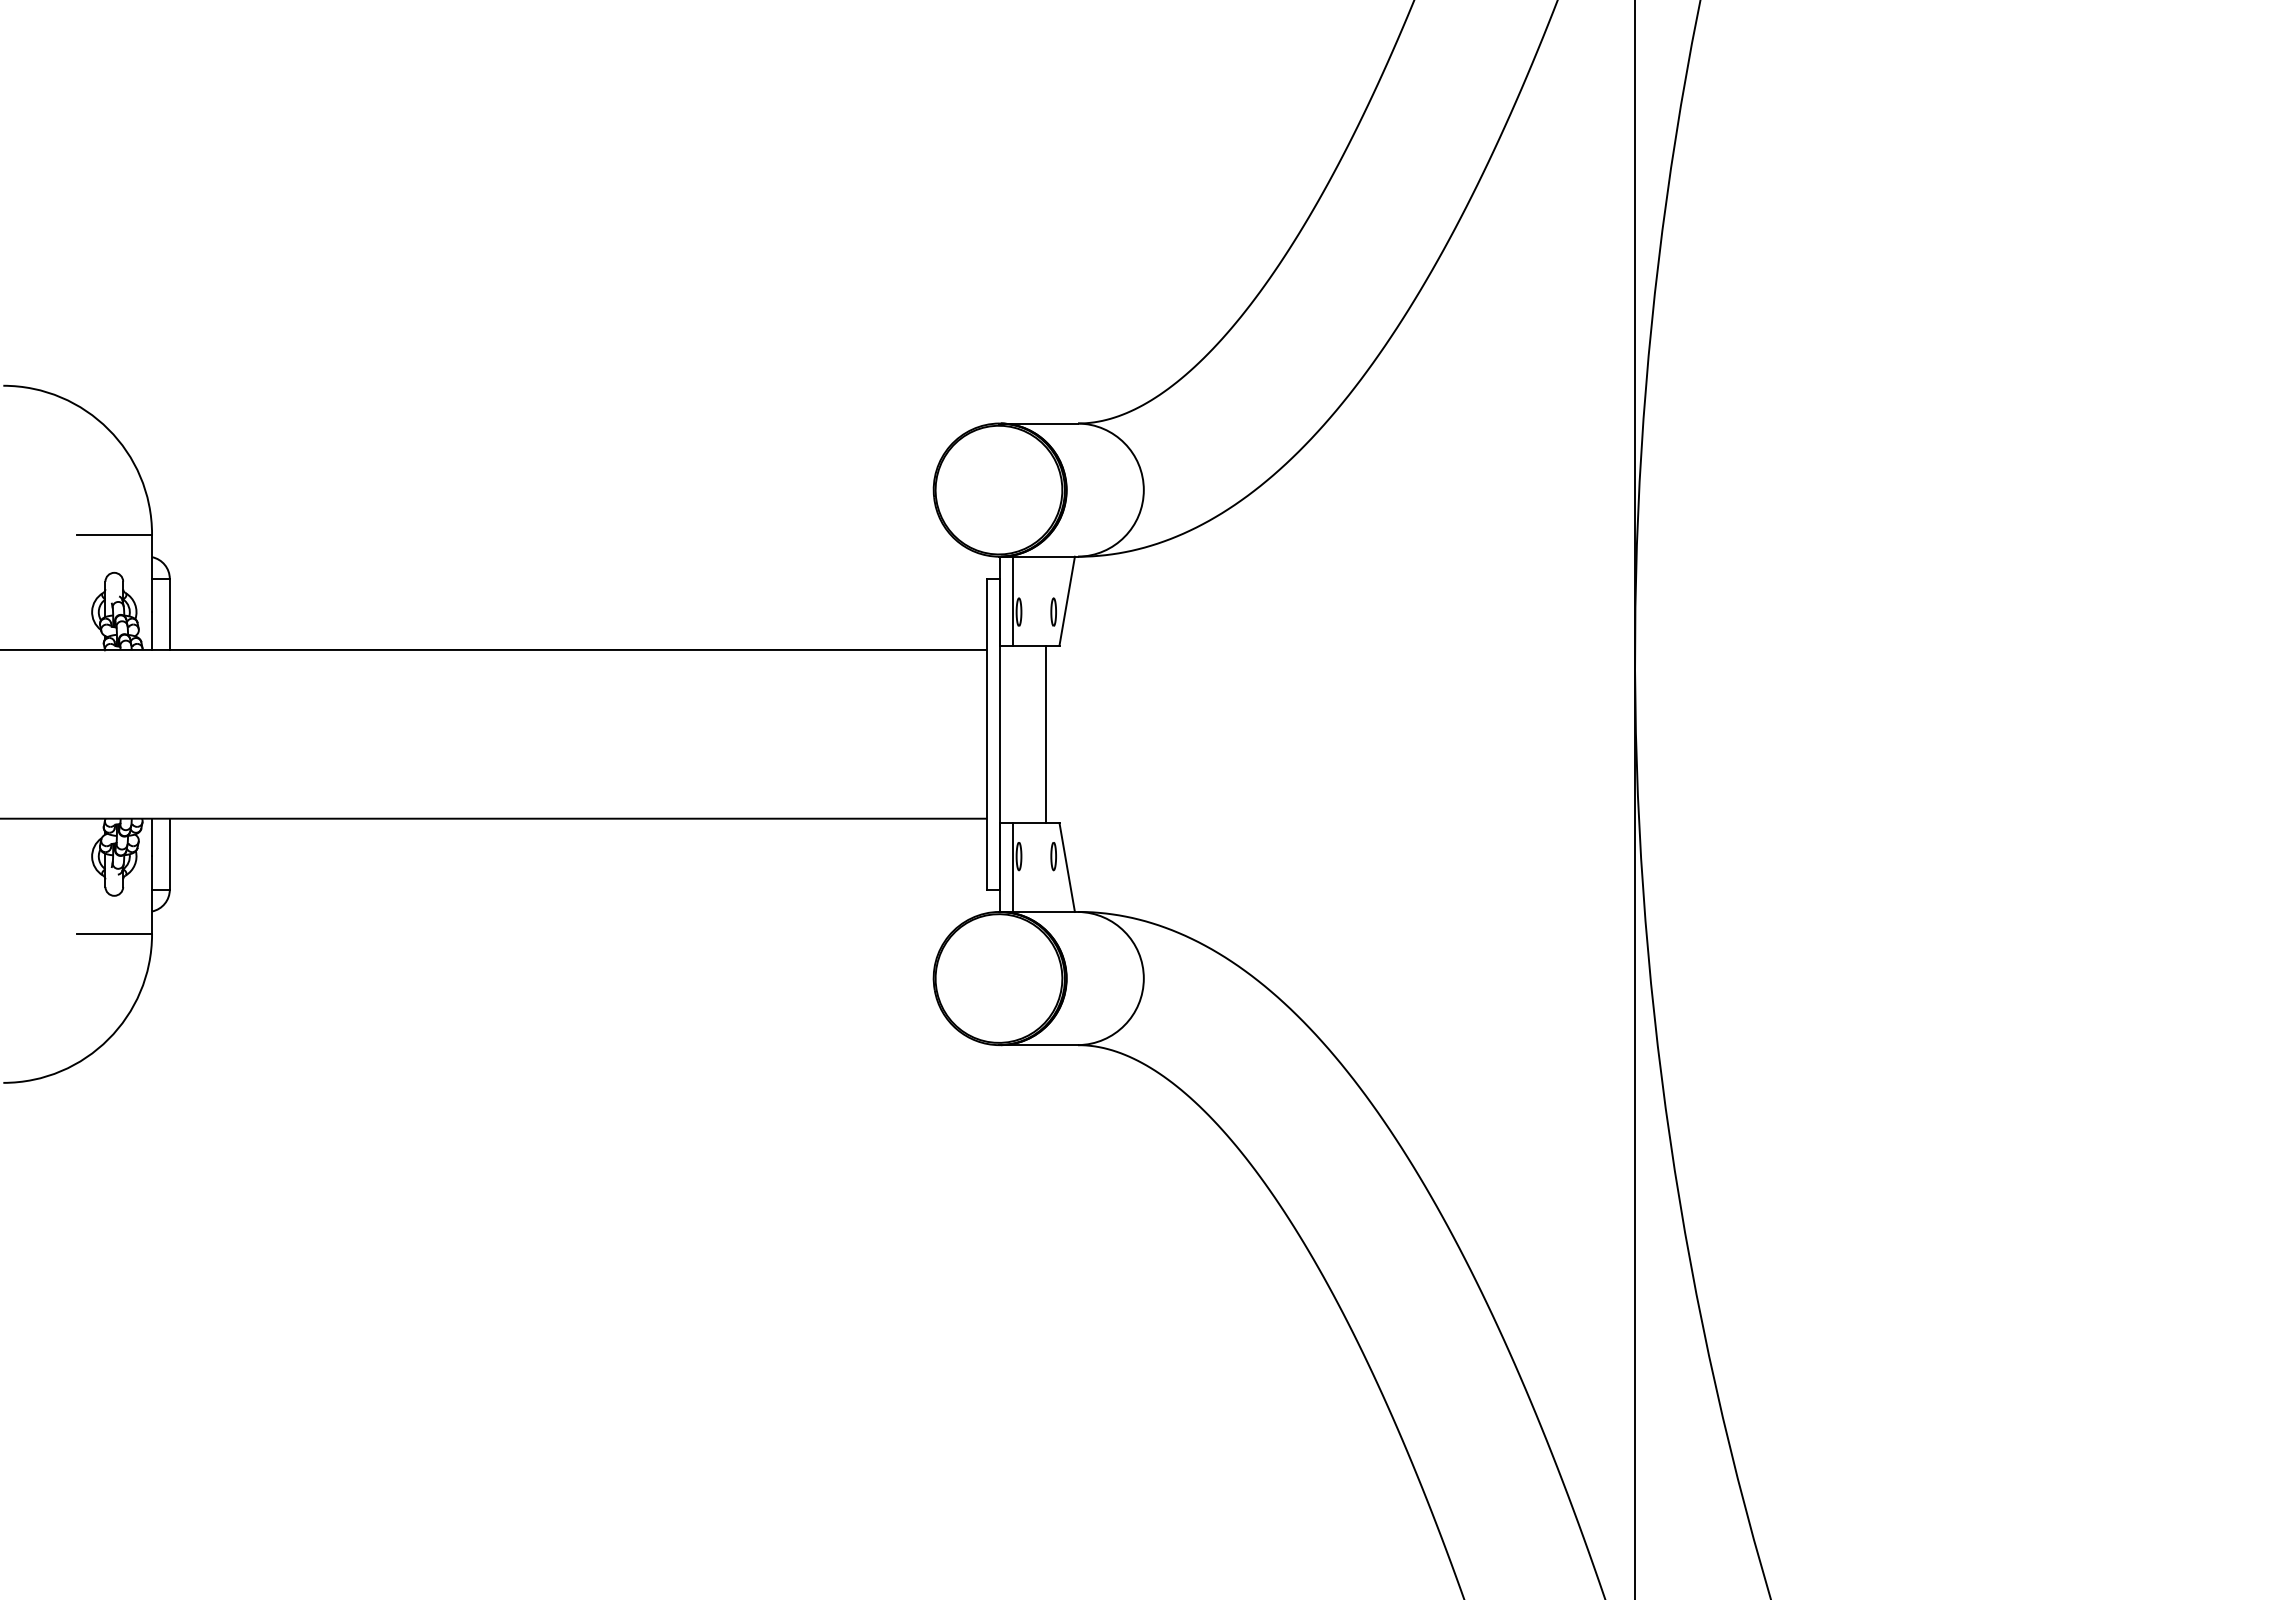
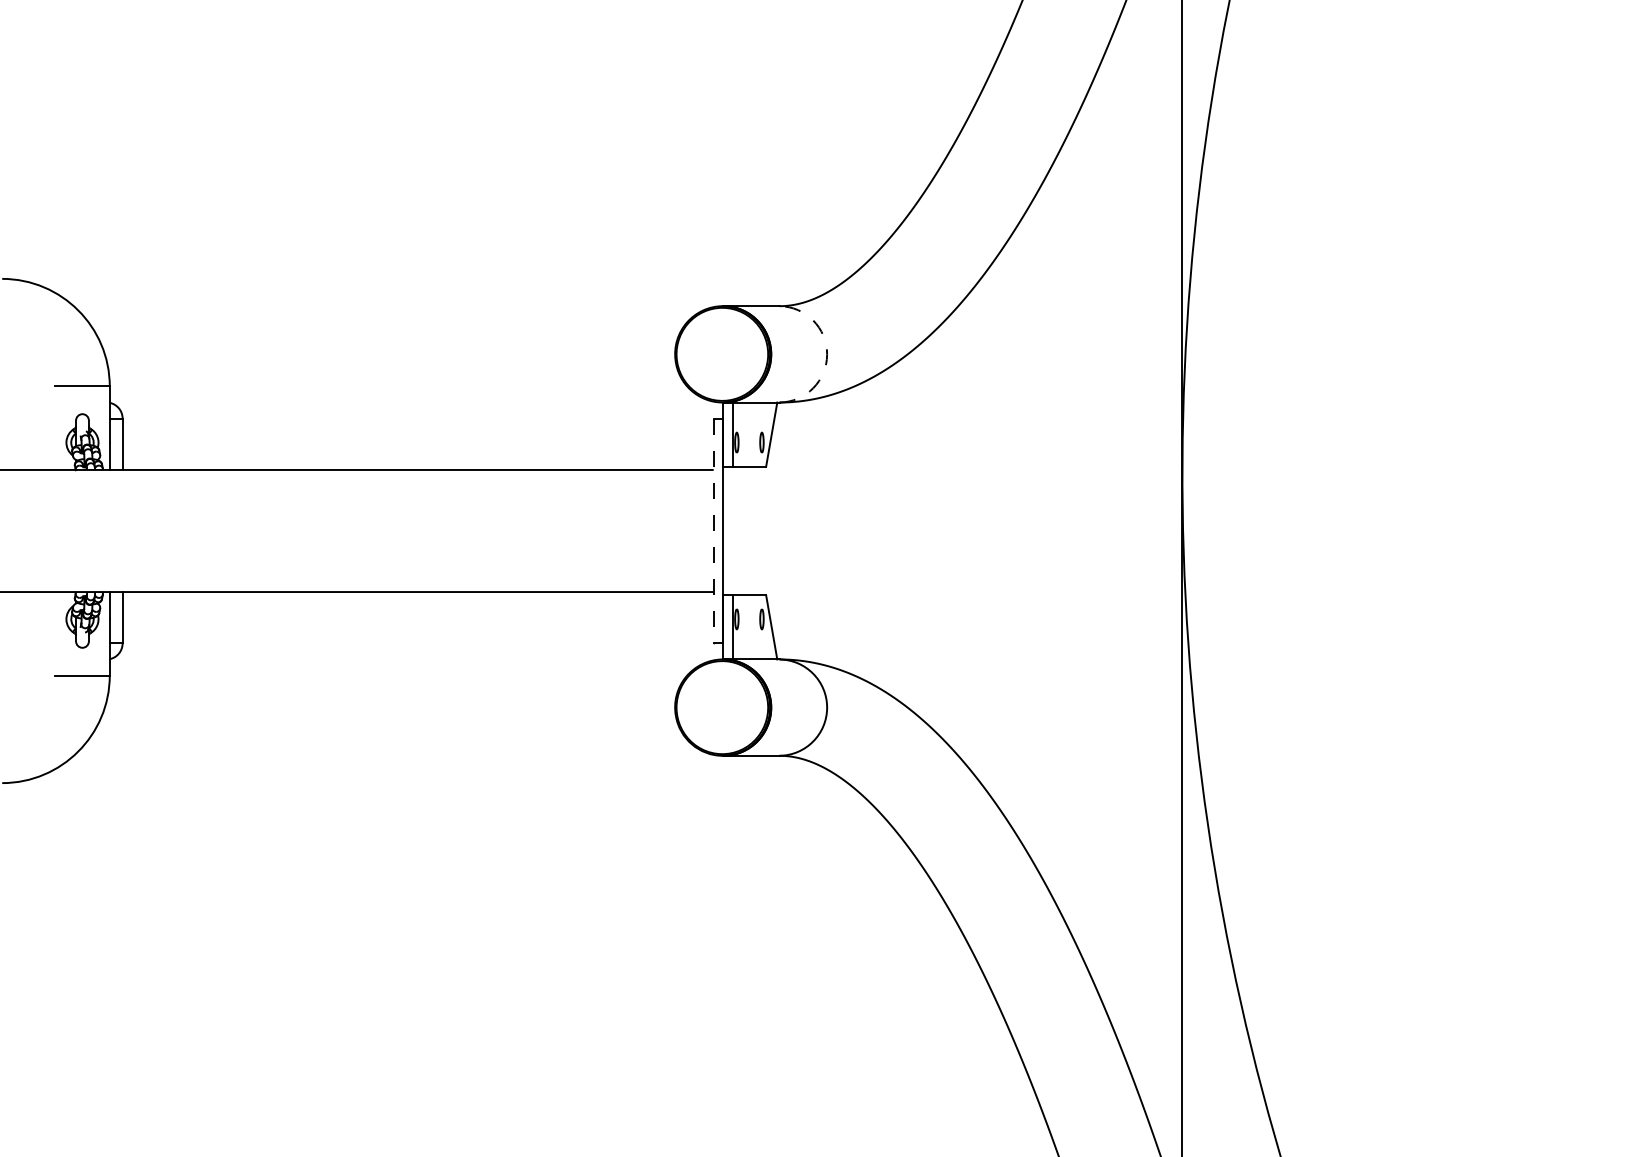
arc: (1143, 490) -> (826, 354), solid -> dashed
line: (987, 734) -> (714, 531), solid -> dashed
line: (1046, 734) -> (756, 531), removed

